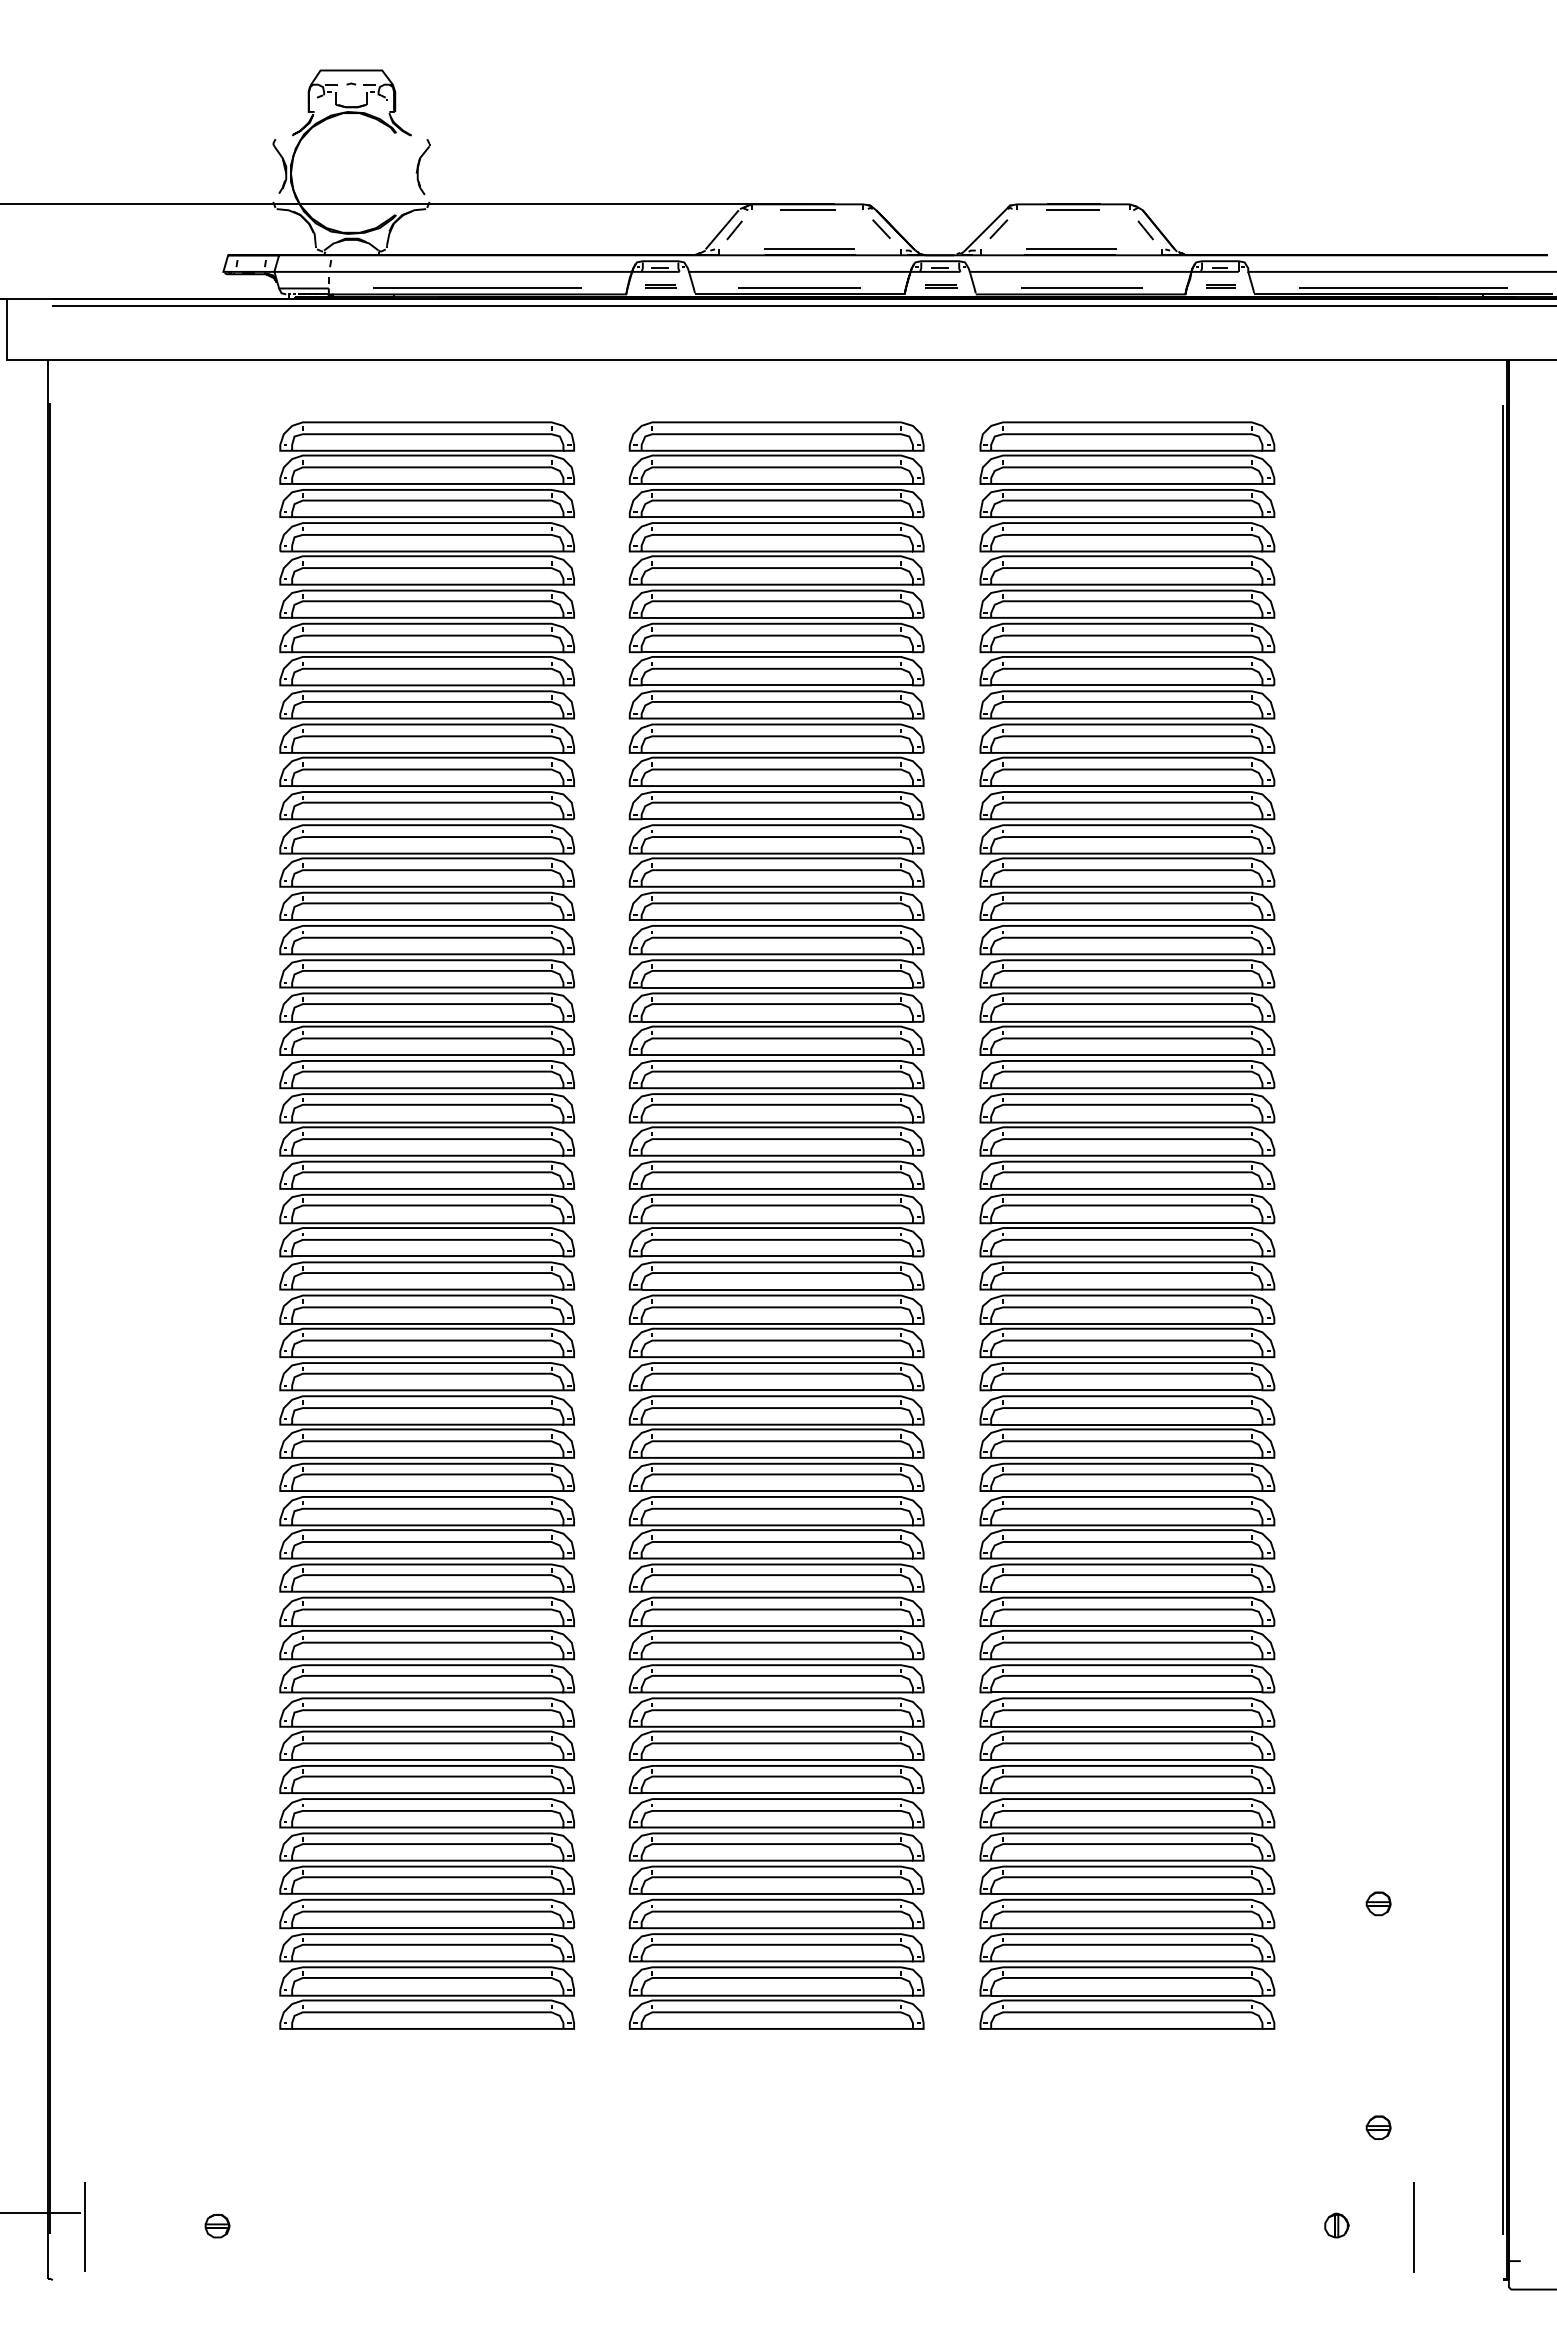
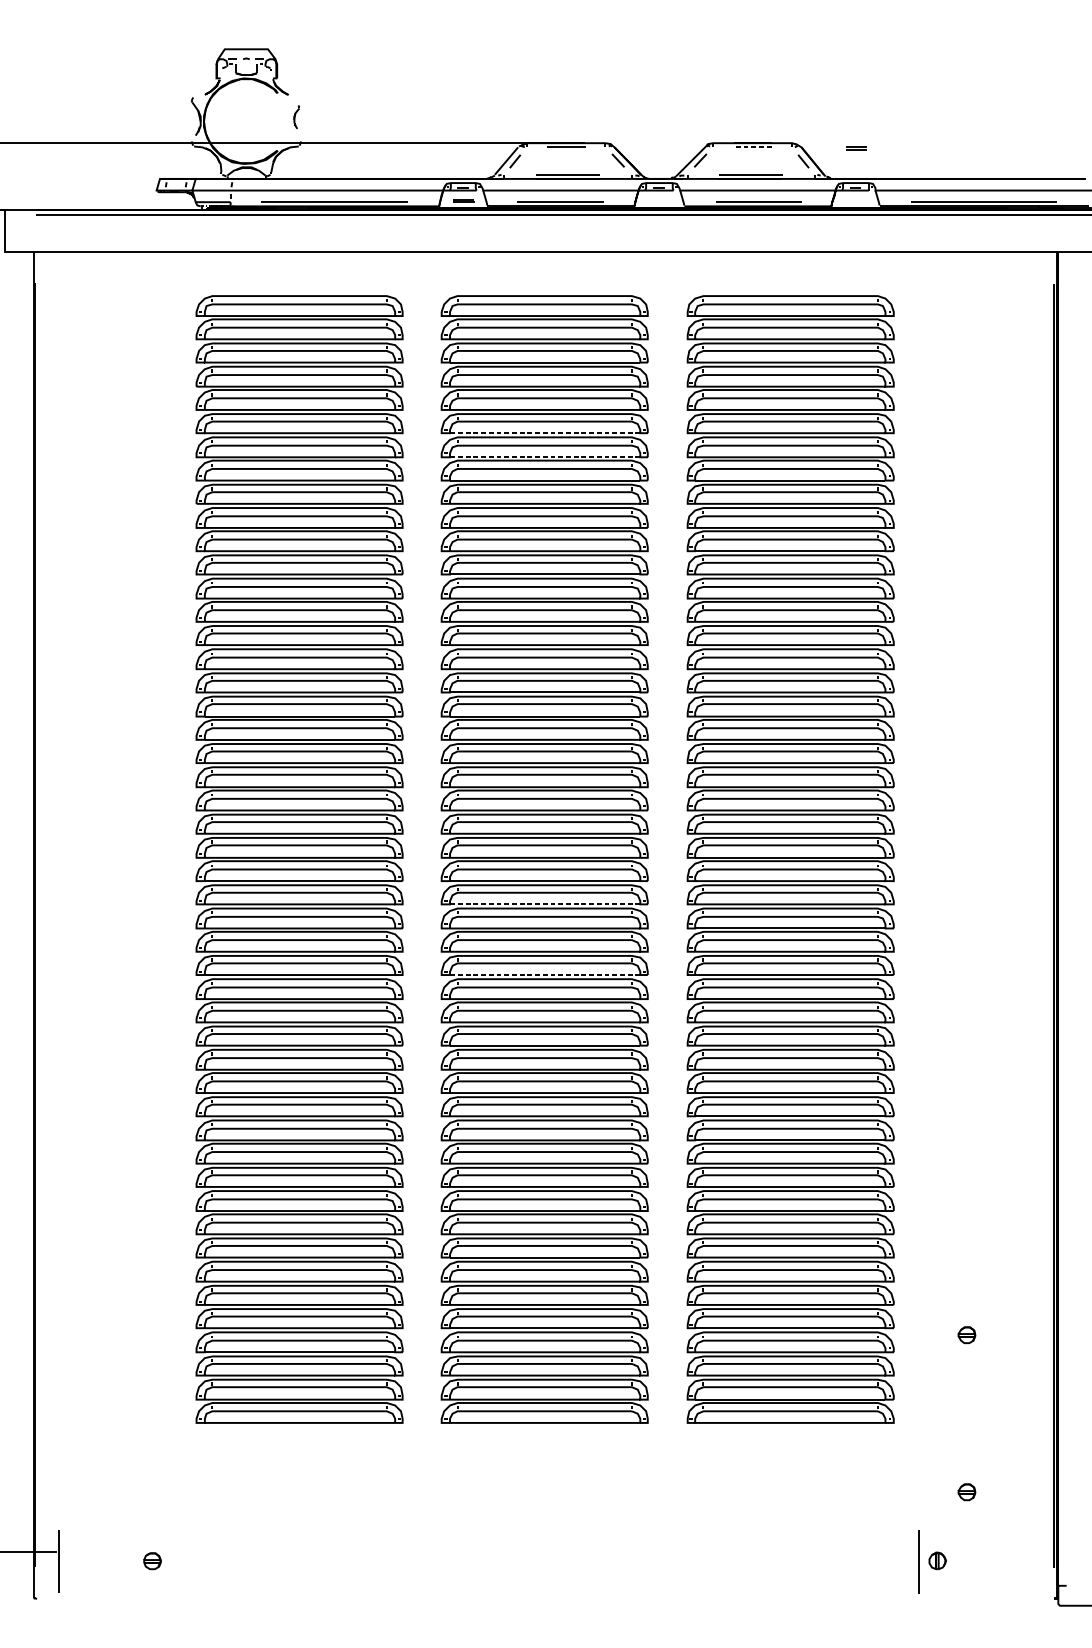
part: (422, 167) -> (296, 117), size x0.6
line: (1072, 210) -> (752, 147), solid -> dashed
line: (941, 285) -> (660, 200), removed
line: (1220, 285) -> (856, 147), moved
line: (777, 617) -> (545, 432), solid -> dashed
line: (777, 652) -> (545, 457), solid -> dashed
line: (777, 1289) -> (545, 904), solid -> dashed
line: (777, 1390) -> (545, 975), solid -> dashed
line: (1413, 2227) -> (918, 1562), moved

